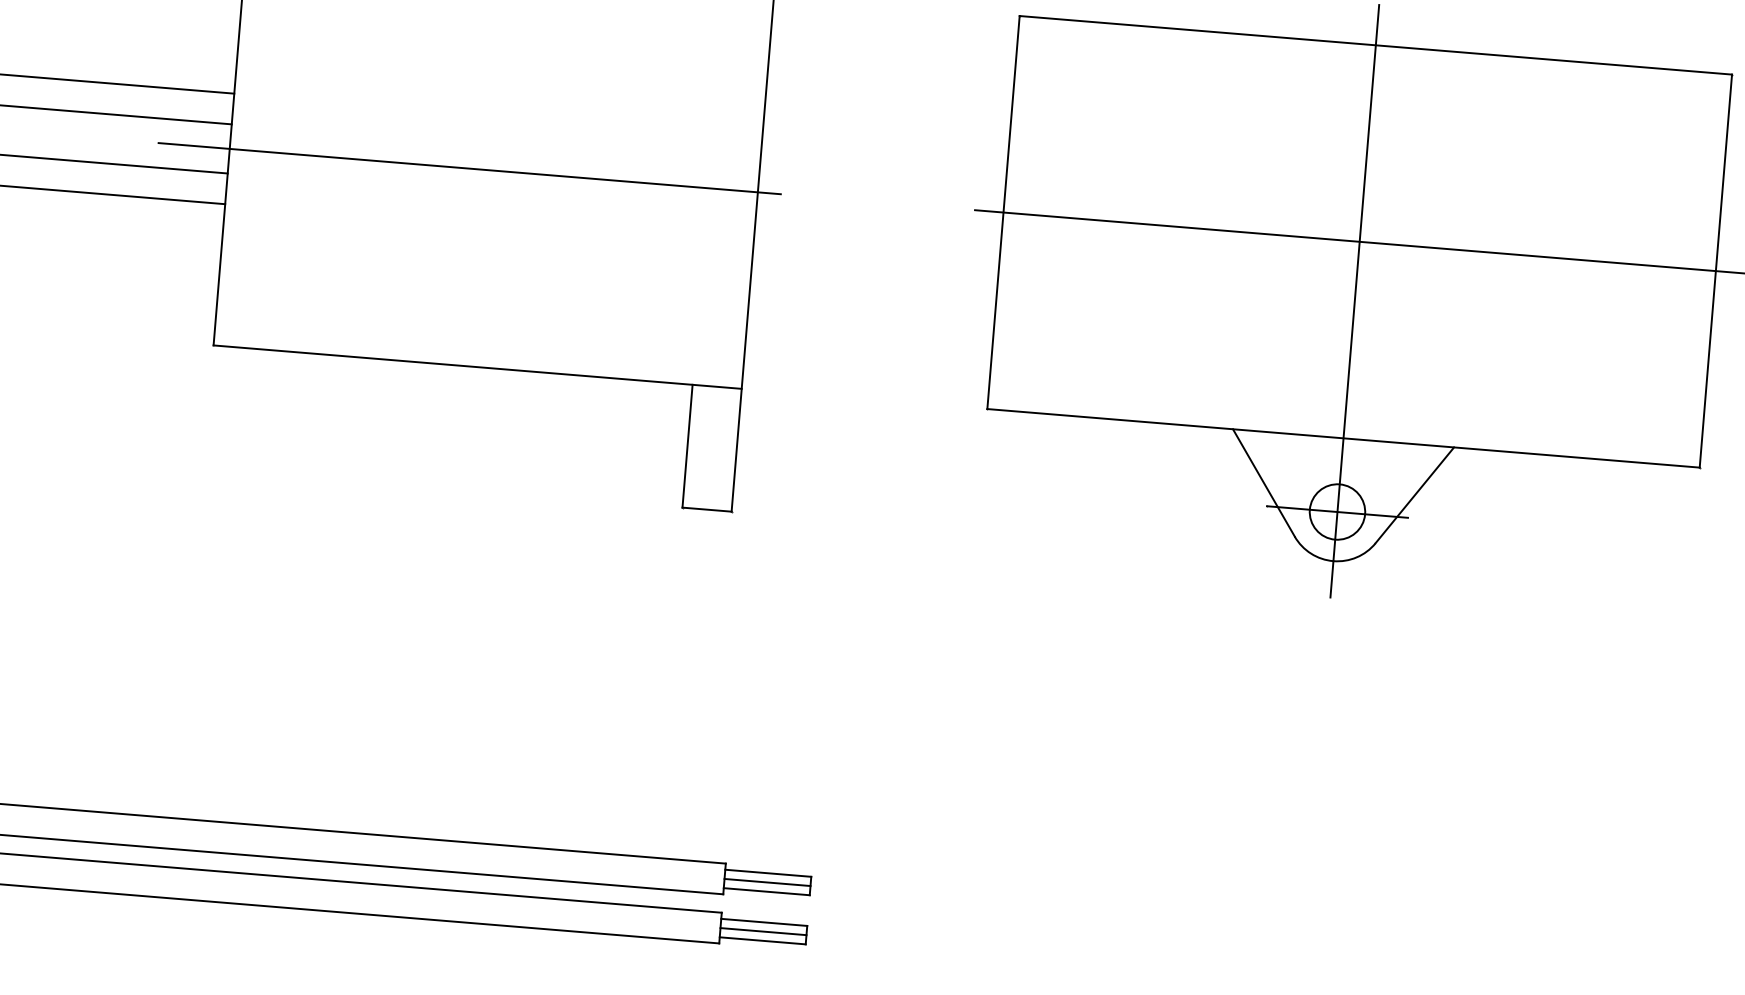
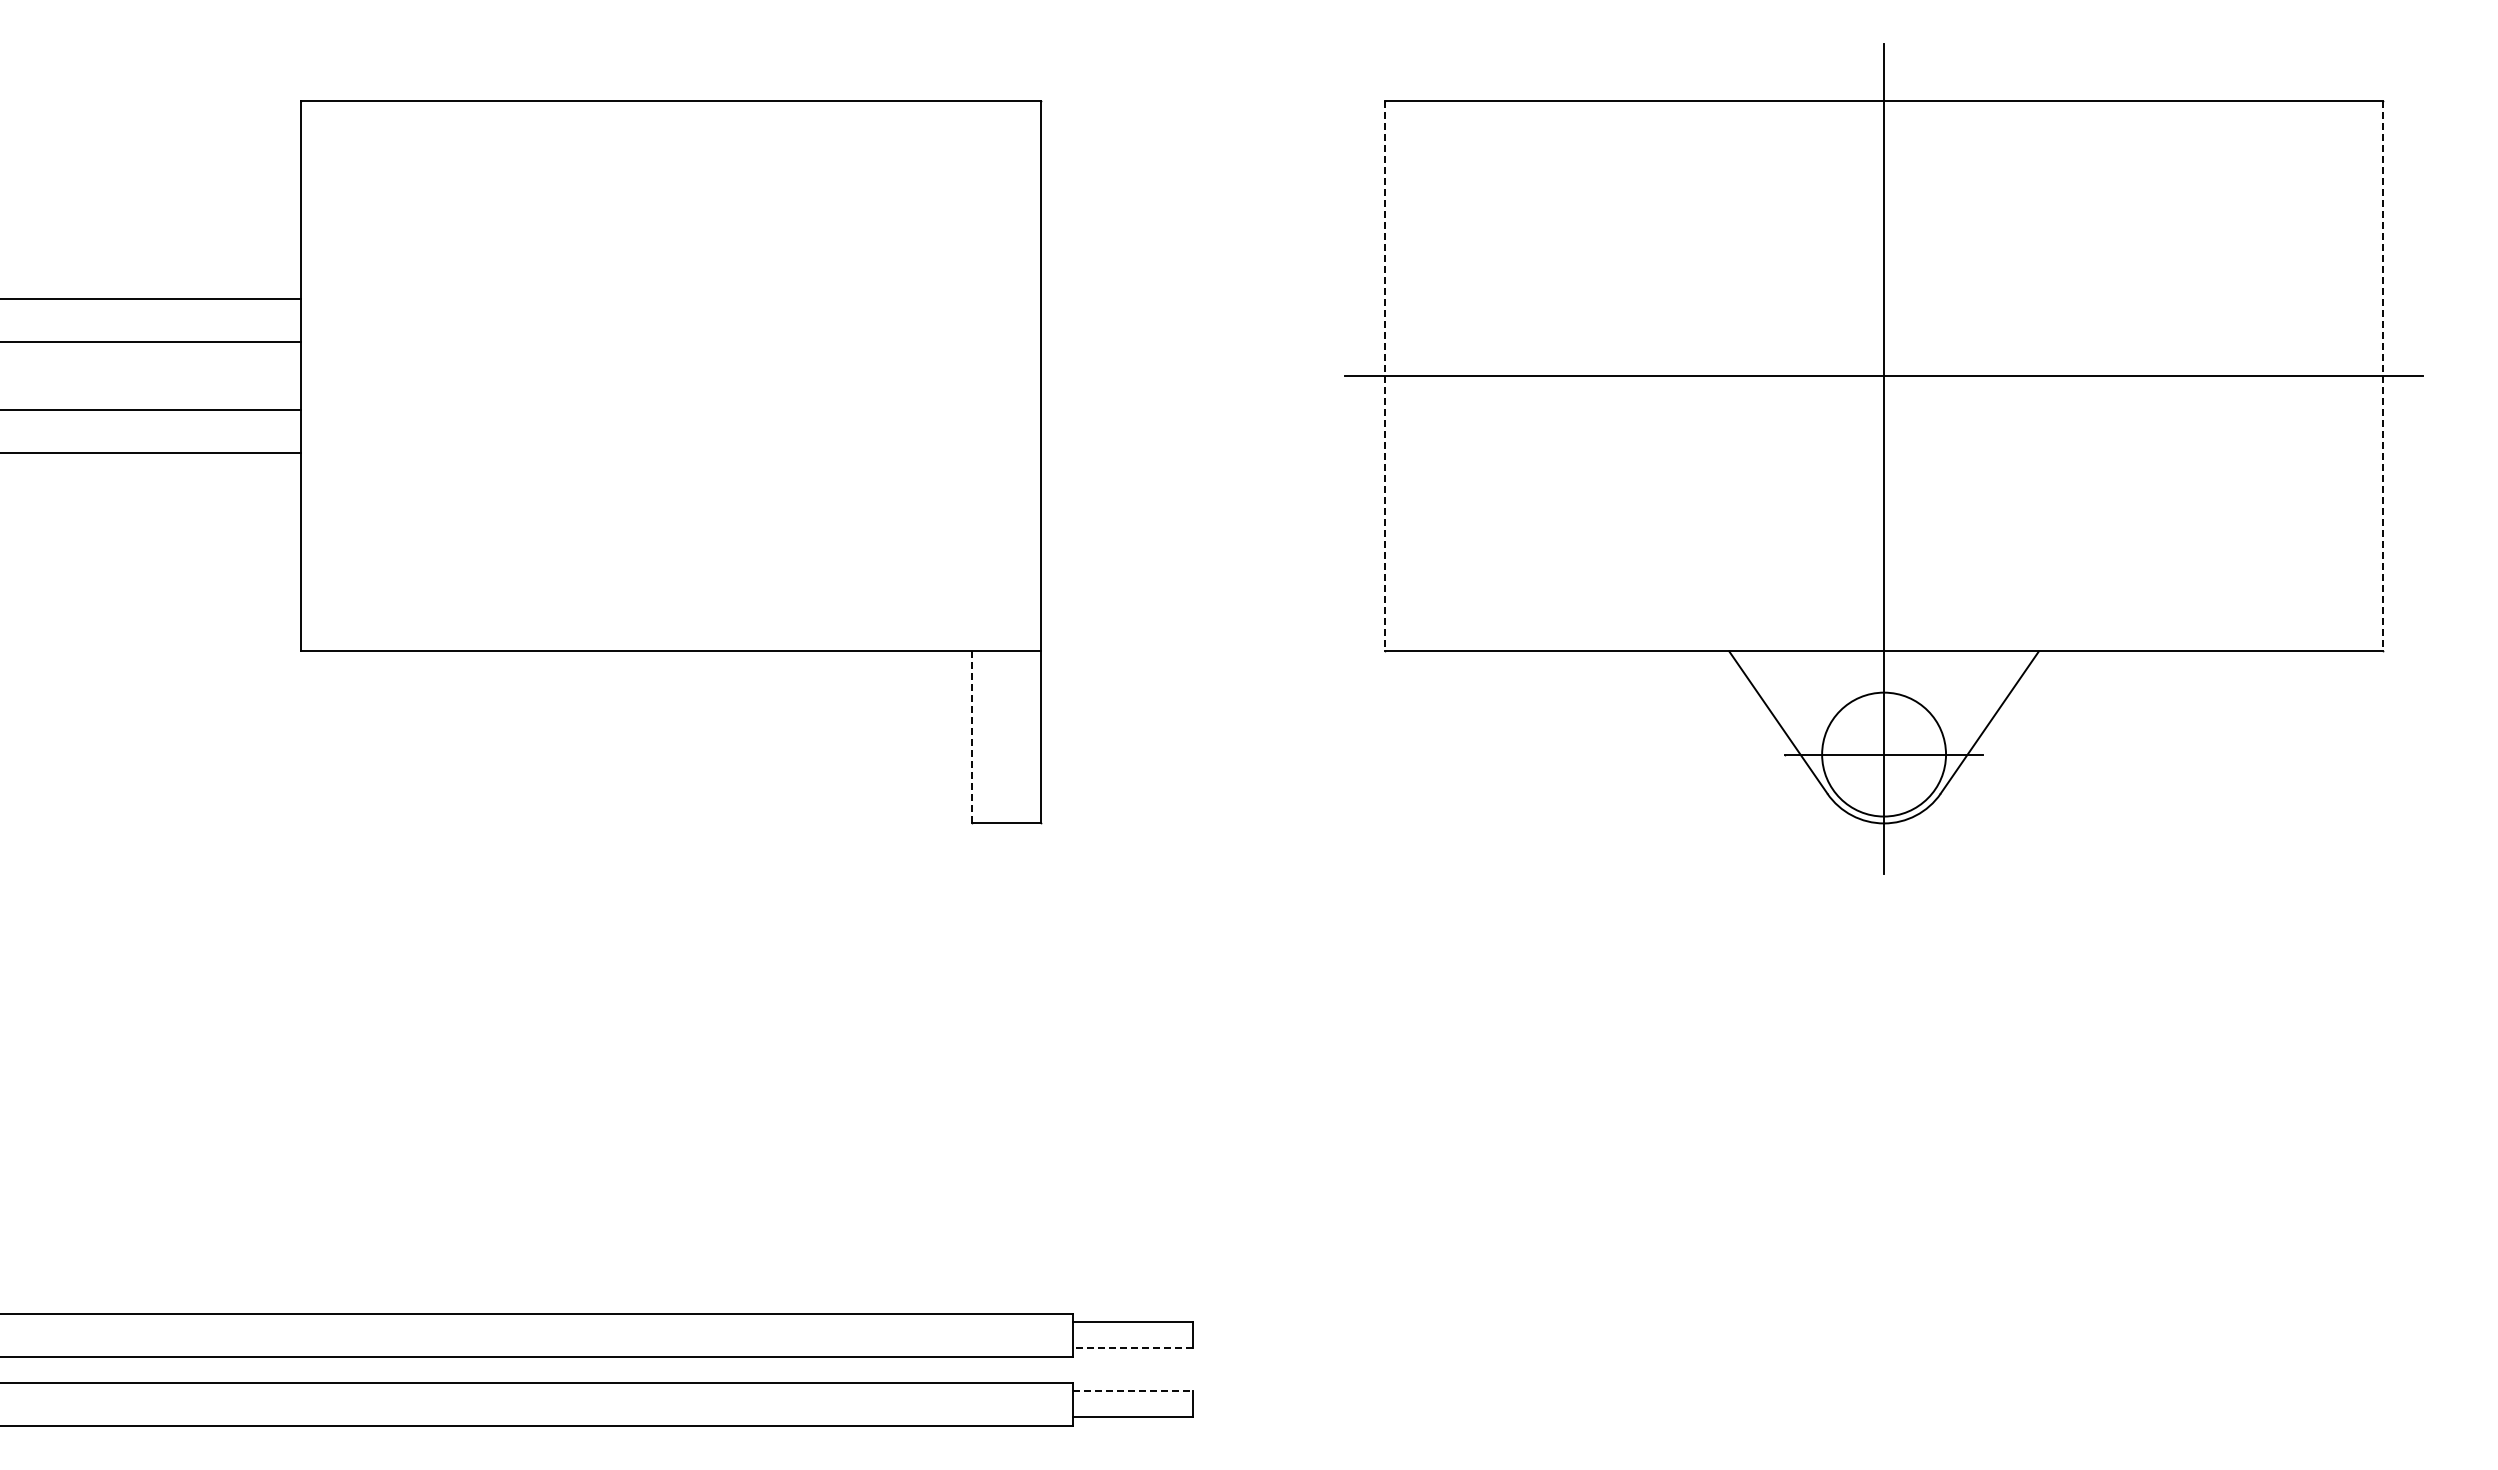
line: (469, 169) -> (637, 376), removed
line: (1003, 212) -> (1385, 376), solid -> dashed
line: (1716, 271) -> (2383, 376), solid -> dashed
line: (687, 446) -> (972, 737), solid -> dashed
circle: (1337, 511) -> (1883, 754), size x1.6
line: (767, 882) -> (1133, 1335), removed
line: (766, 891) -> (1132, 1348), solid -> dashed
line: (764, 922) -> (1133, 1391), solid -> dashed
line: (763, 931) -> (1133, 1404), removed

